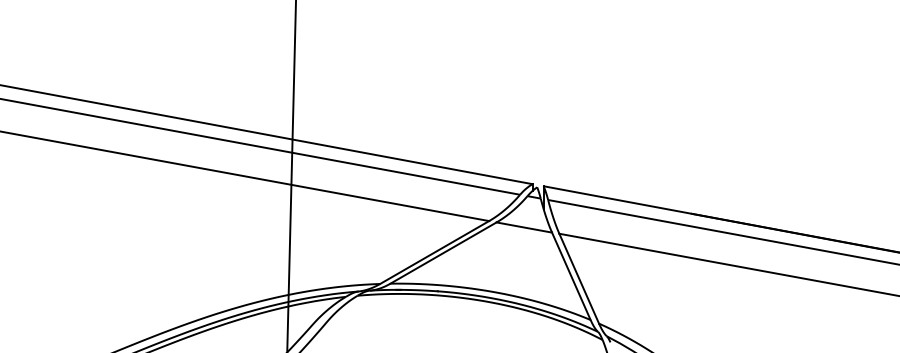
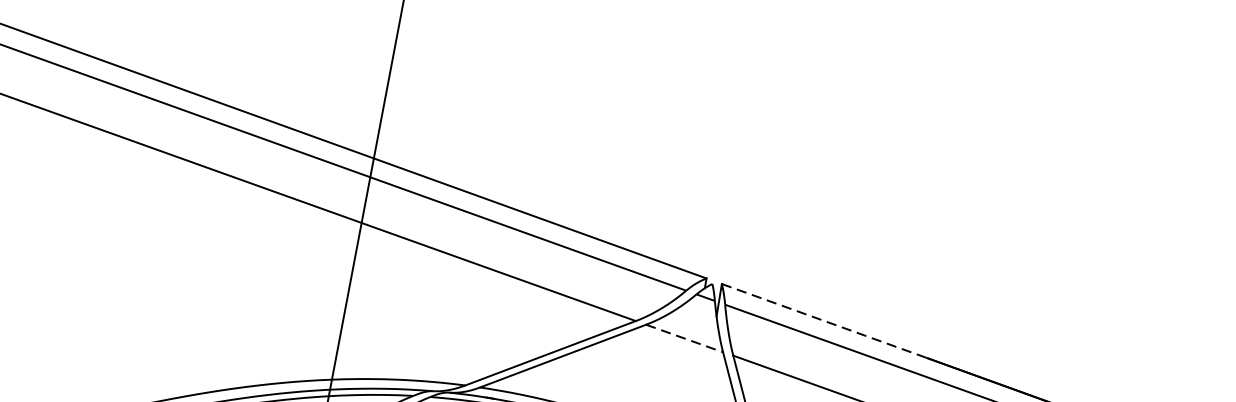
line: (617, 199) -> (824, 320), solid -> dashed
line: (524, 227) -> (684, 338), solid -> dashed

